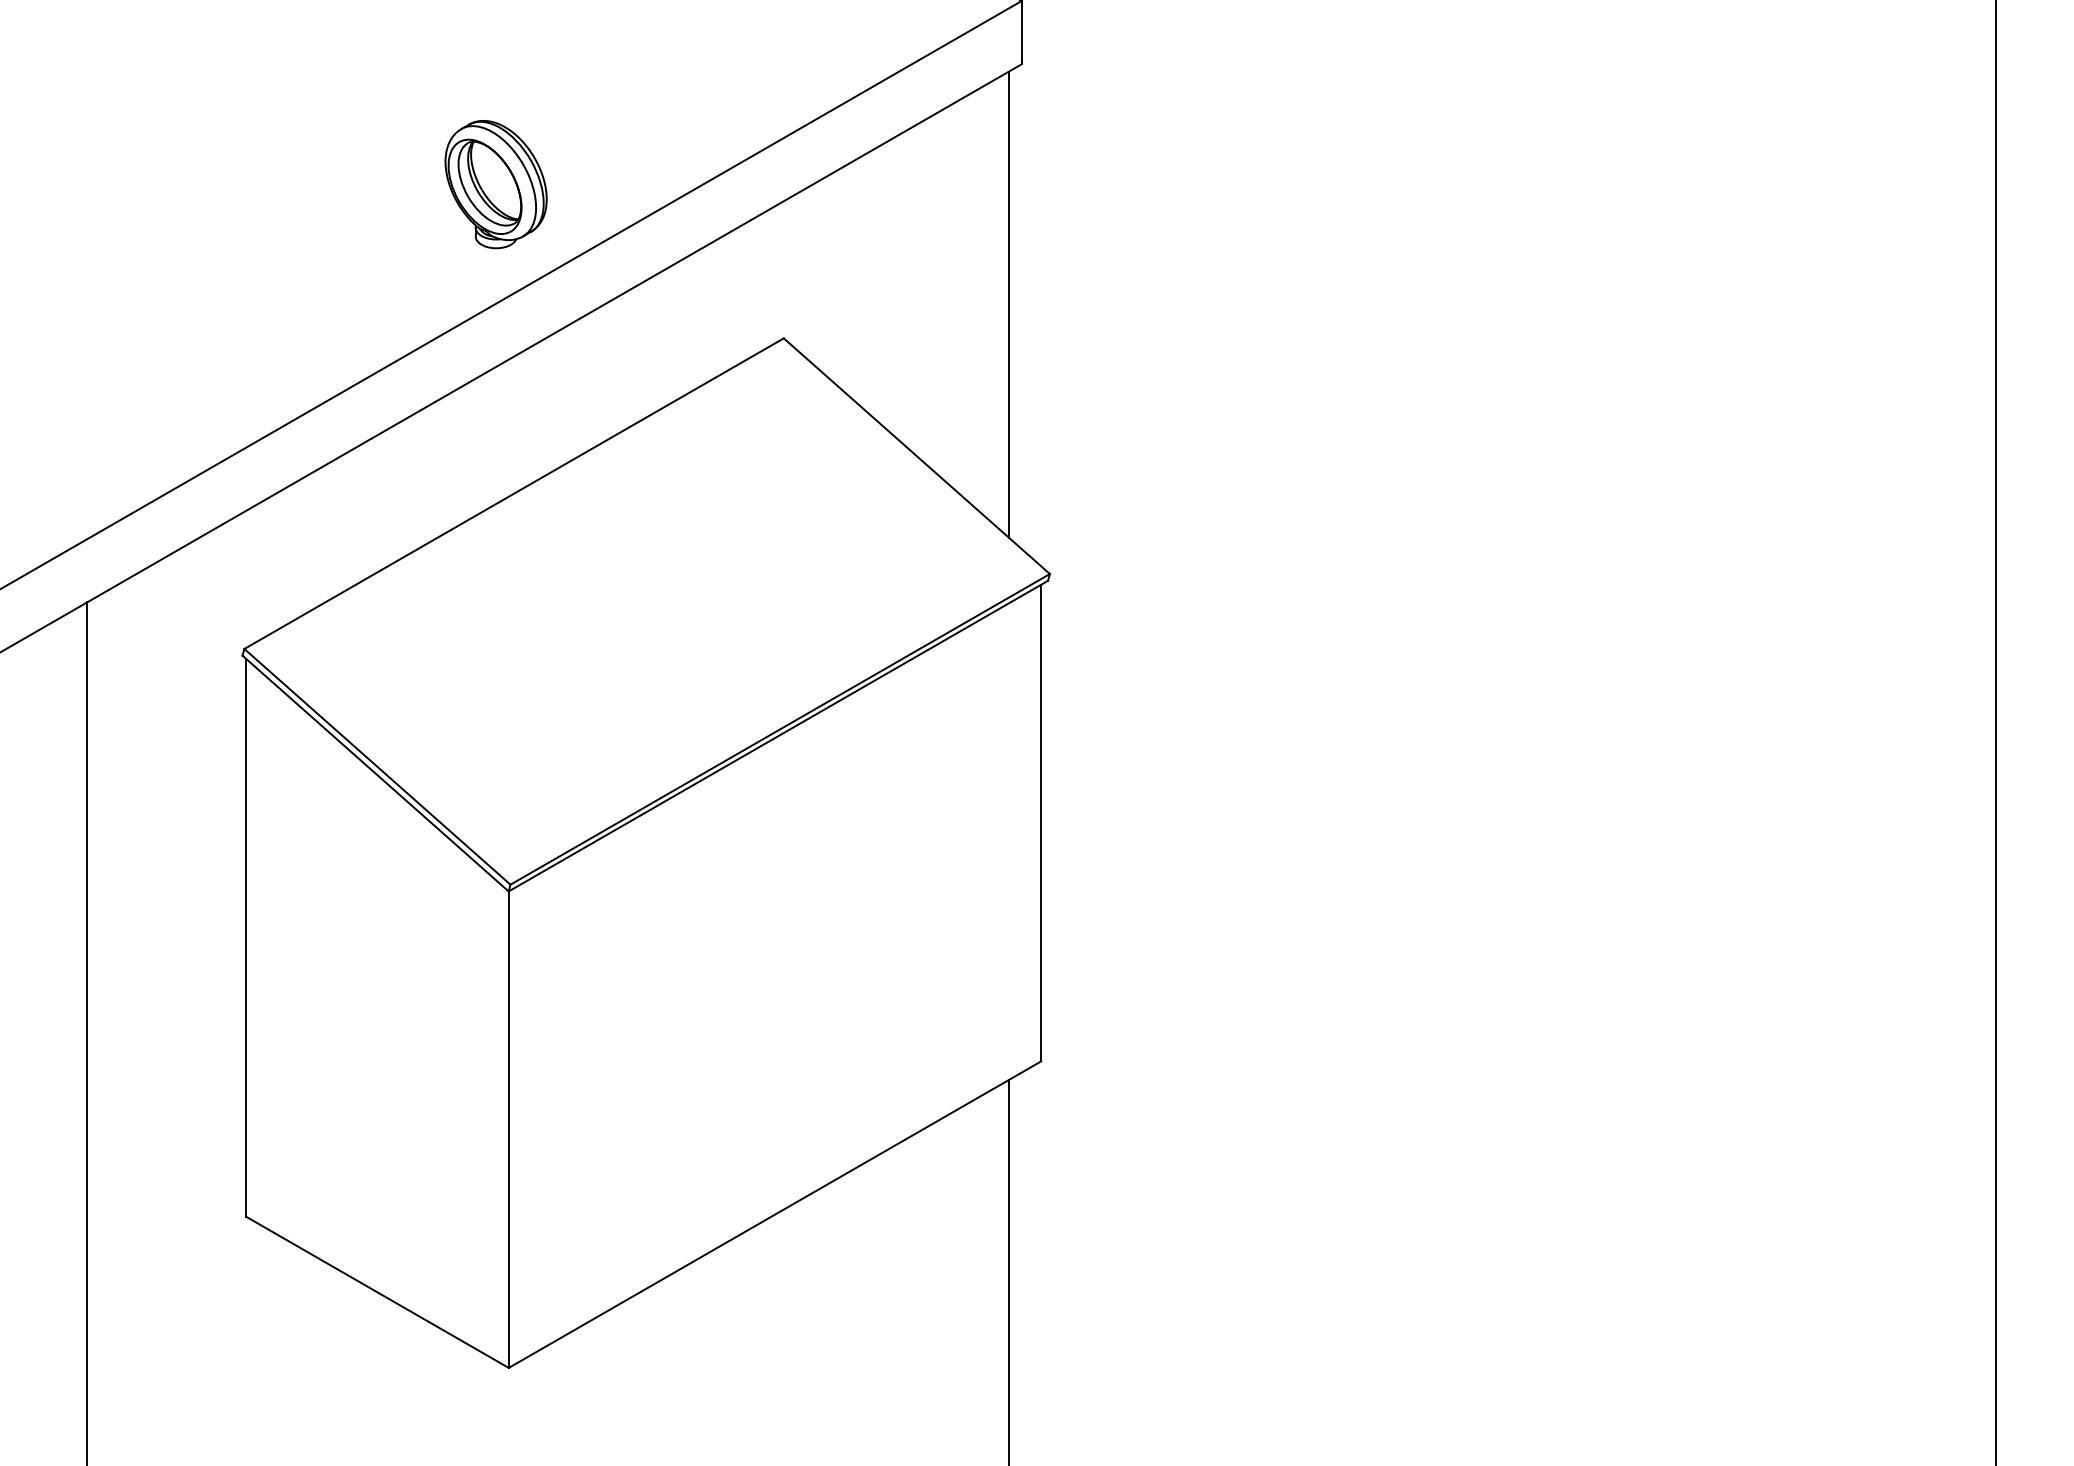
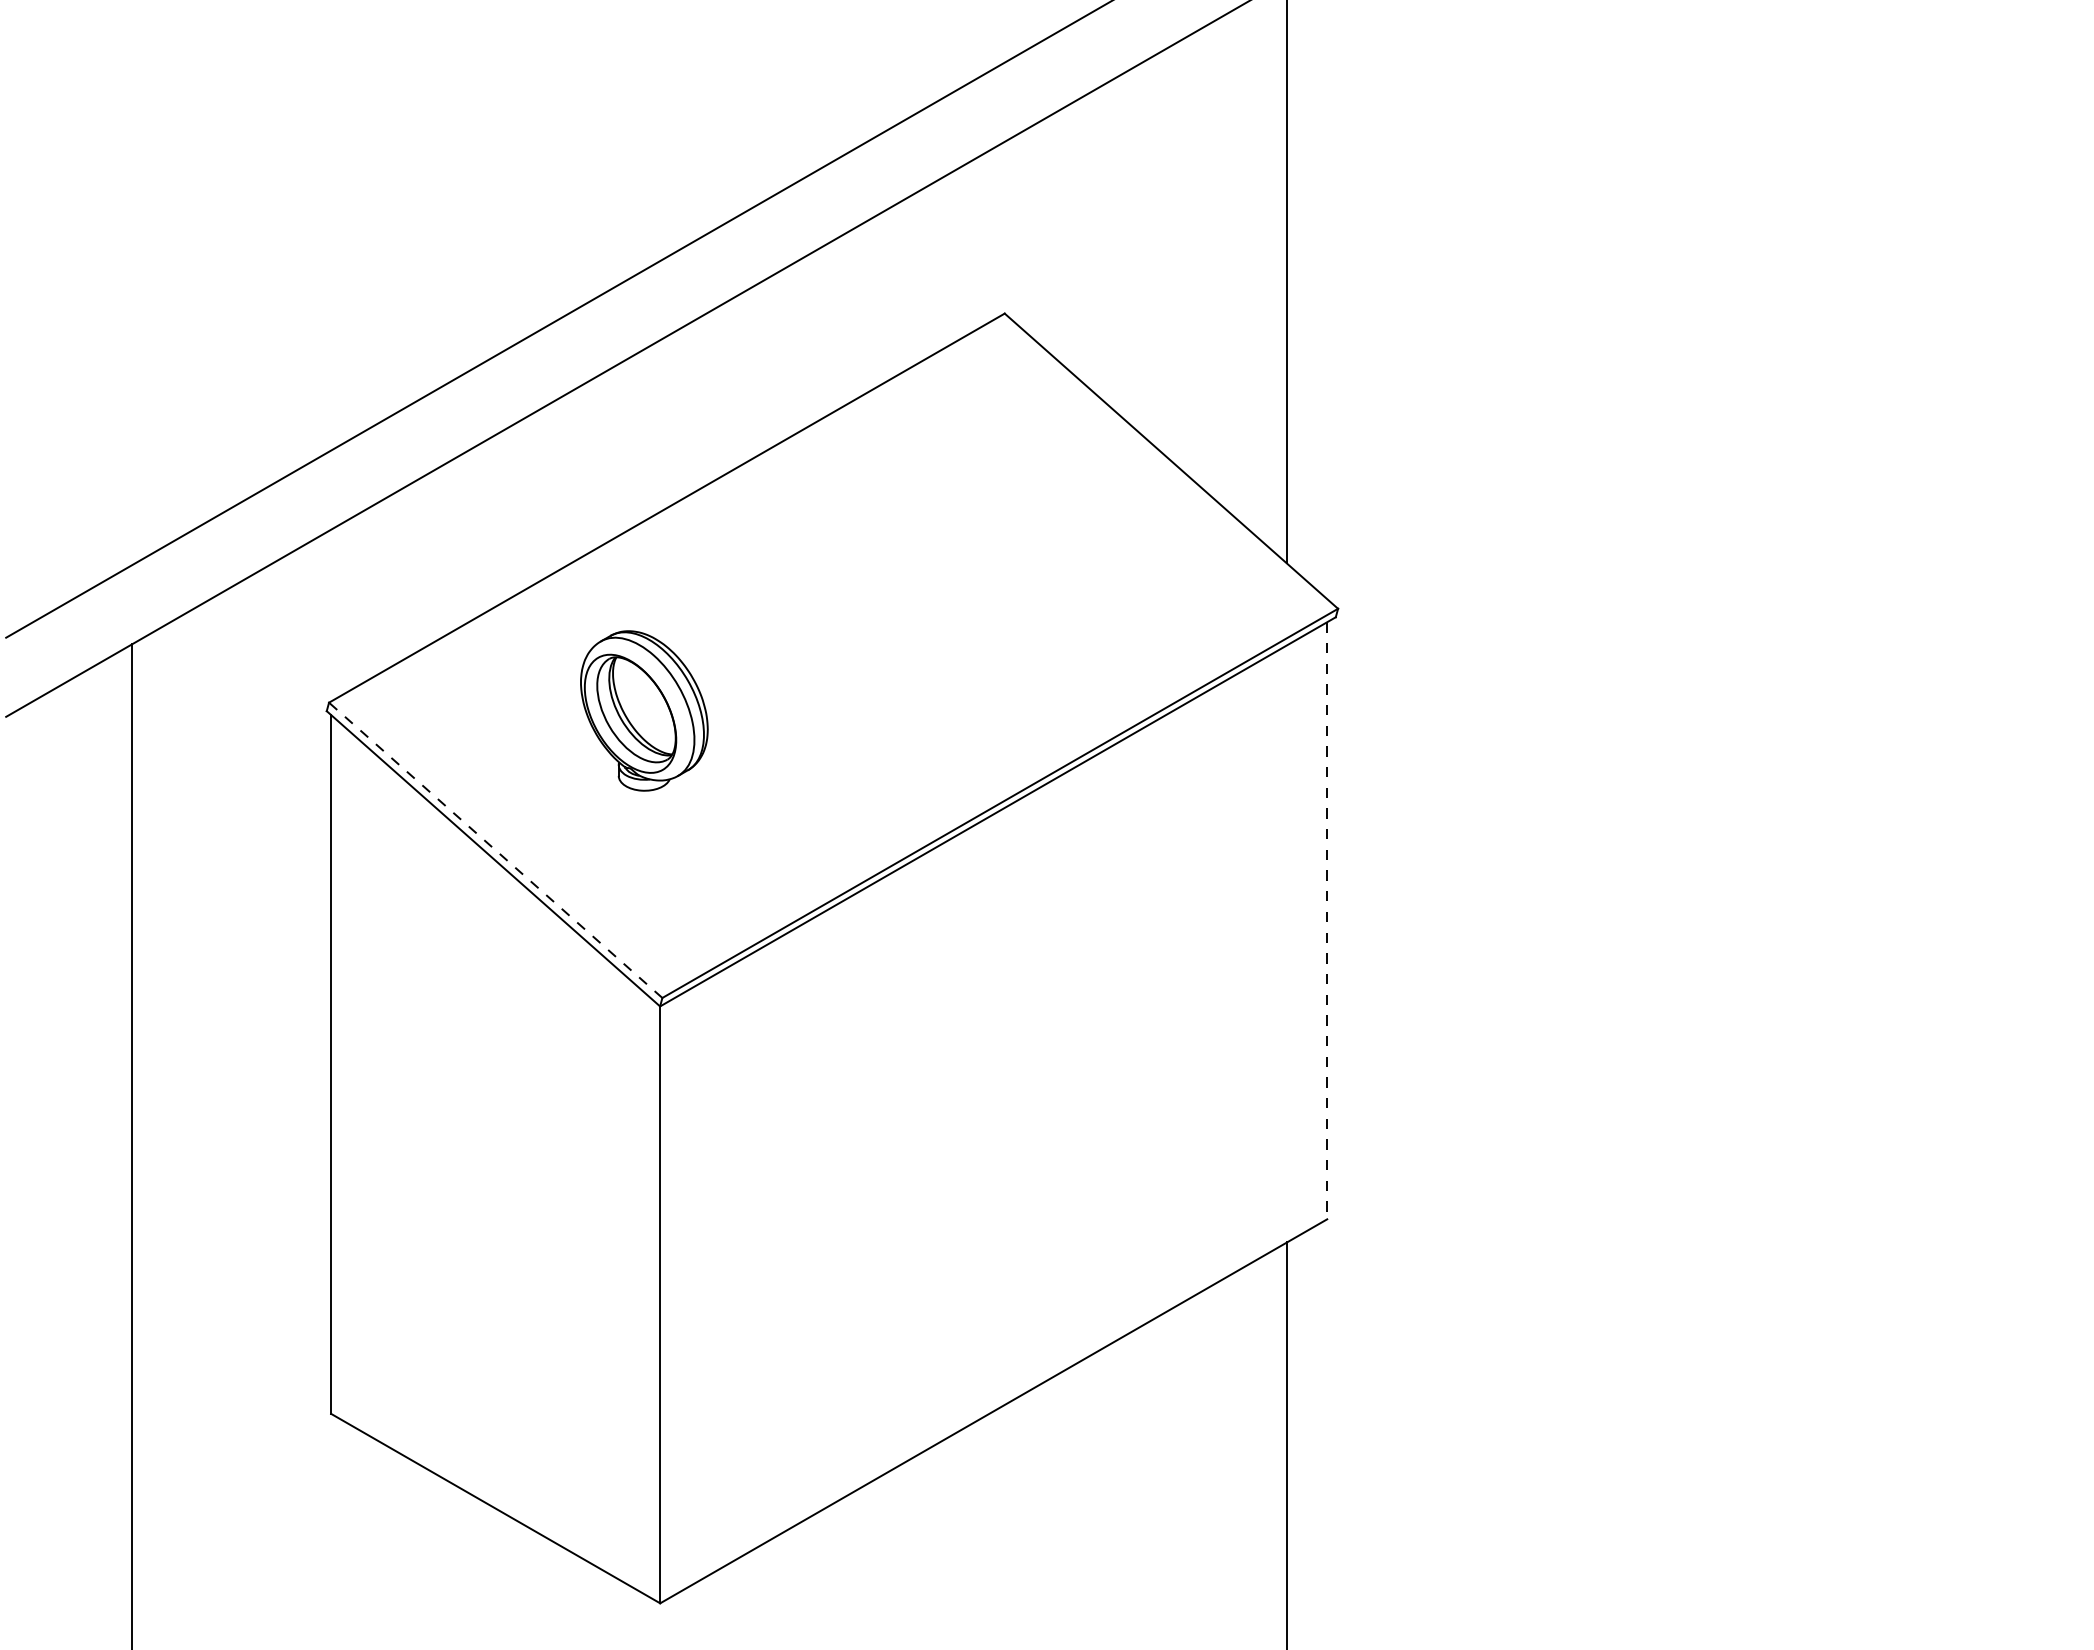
part: (495, 184) -> (643, 710), moved
line: (377, 766) -> (495, 849), solid -> dashed
line: (1041, 823) -> (1327, 921), solid -> dashed

